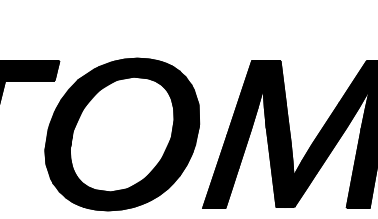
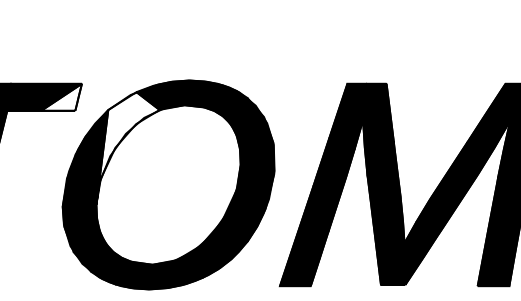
fill: (44, 70) -> (61, 96), removed
fill: (92, 108) -> (127, 148), removed

